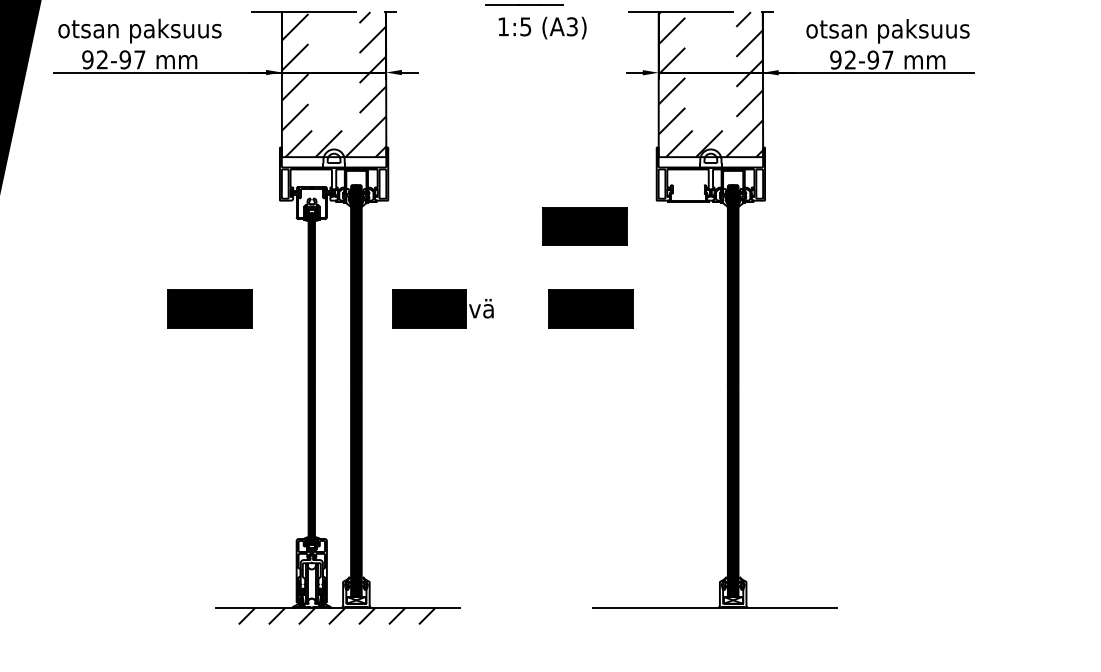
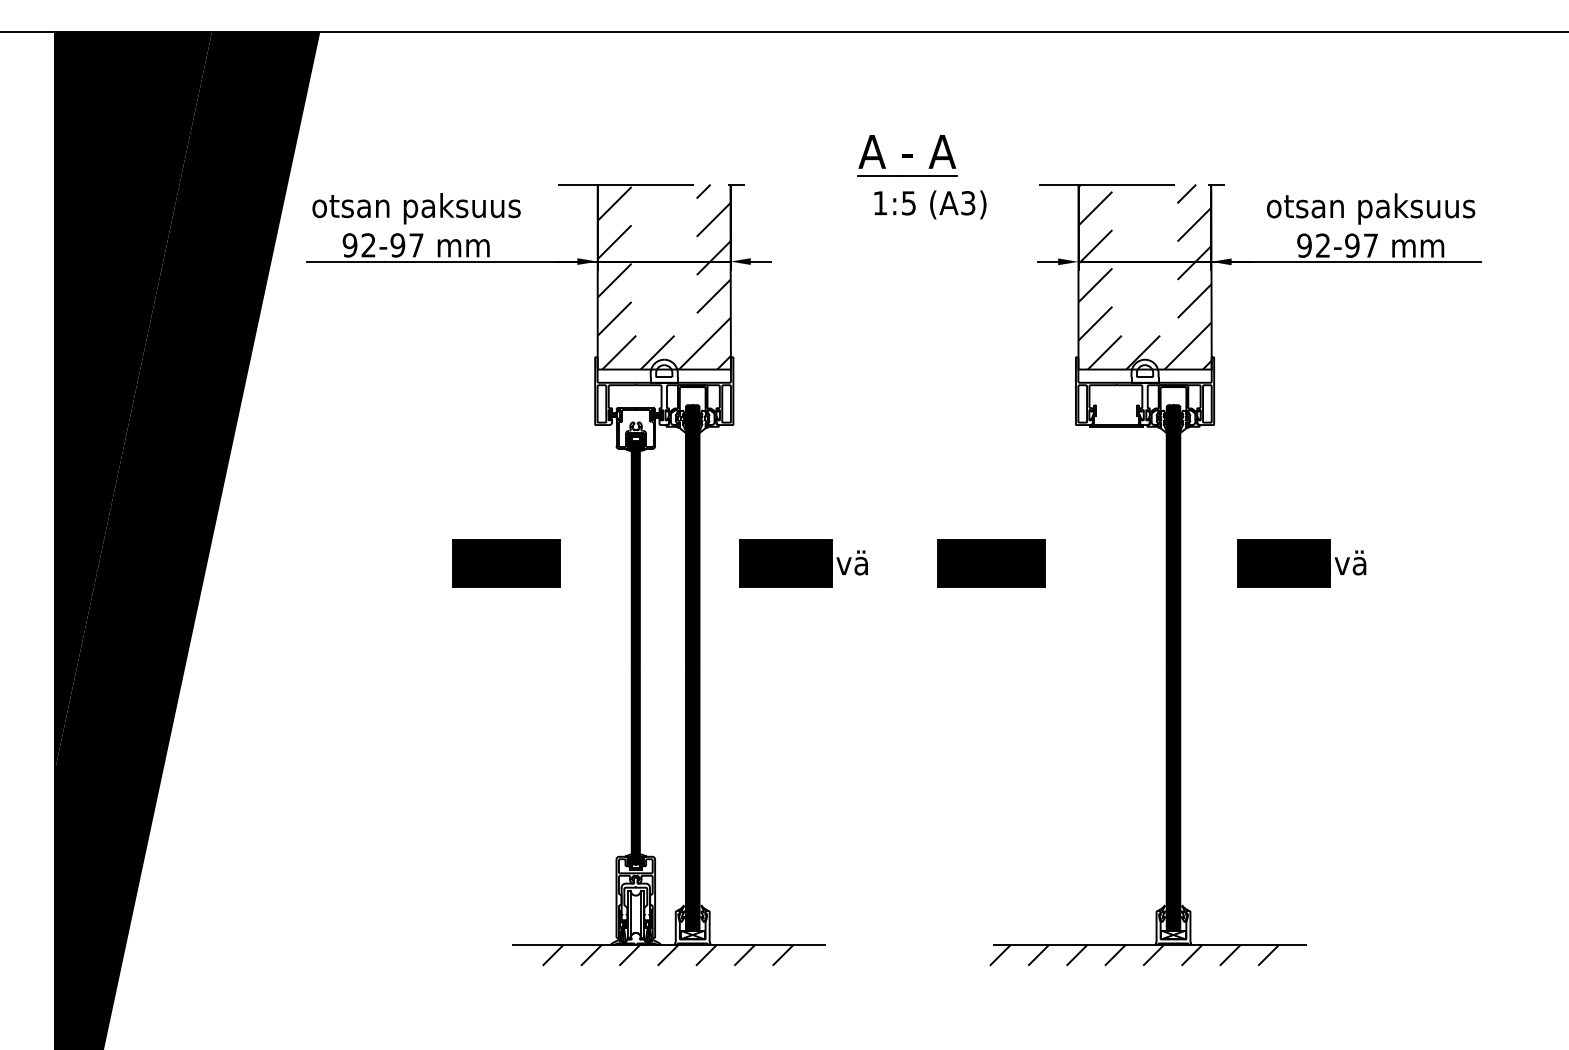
part: (585, 226) -> (984, 458), removed
part: (833, 309) -> (1301, 563), added
hatch: (702, 615) -> (1134, 954), added

